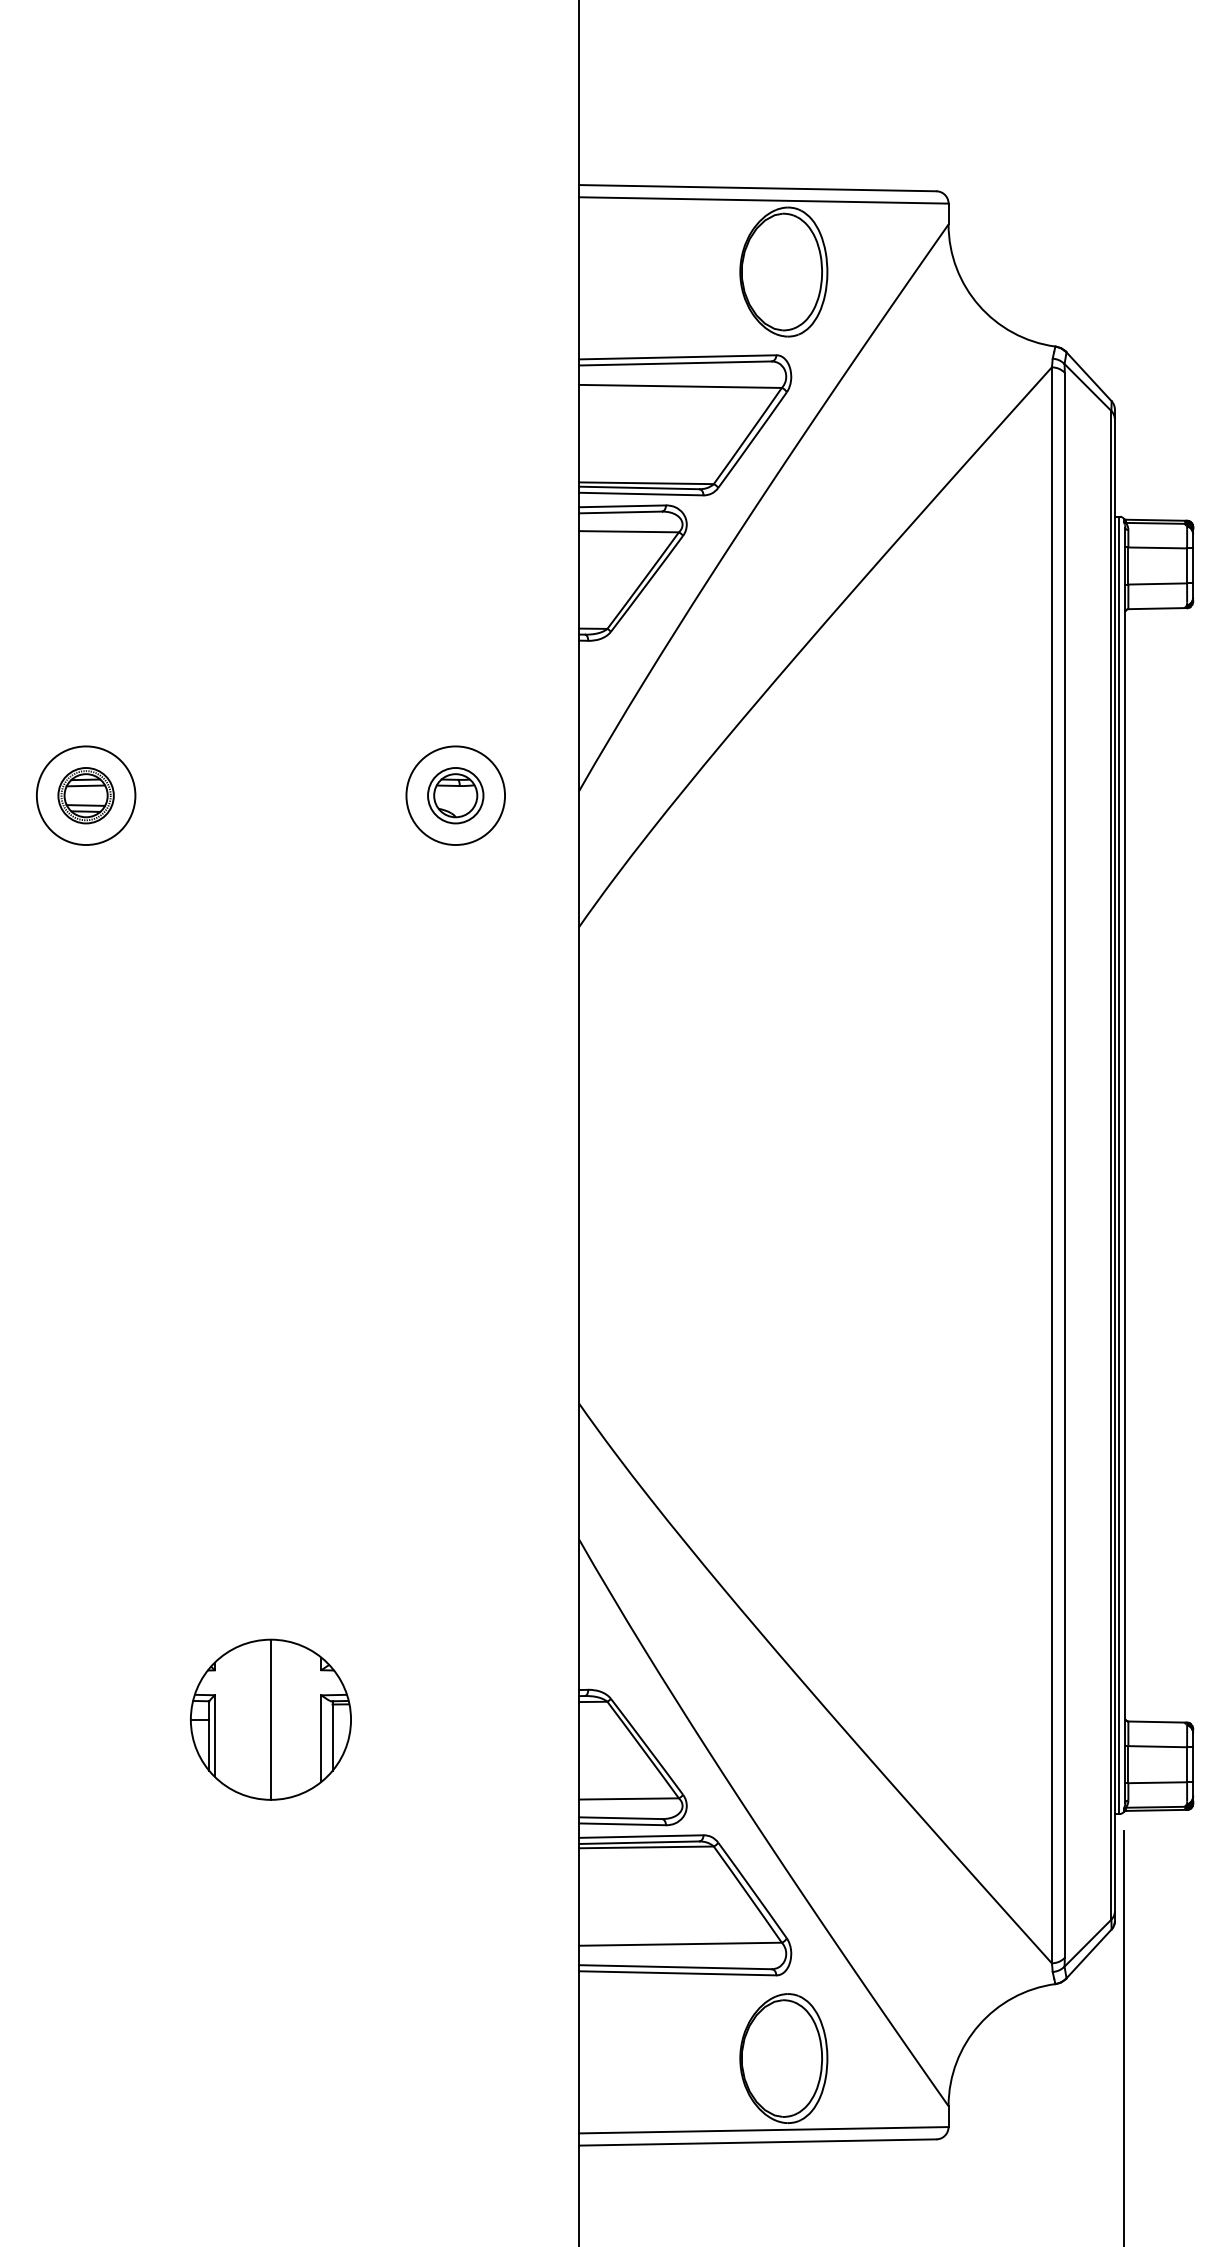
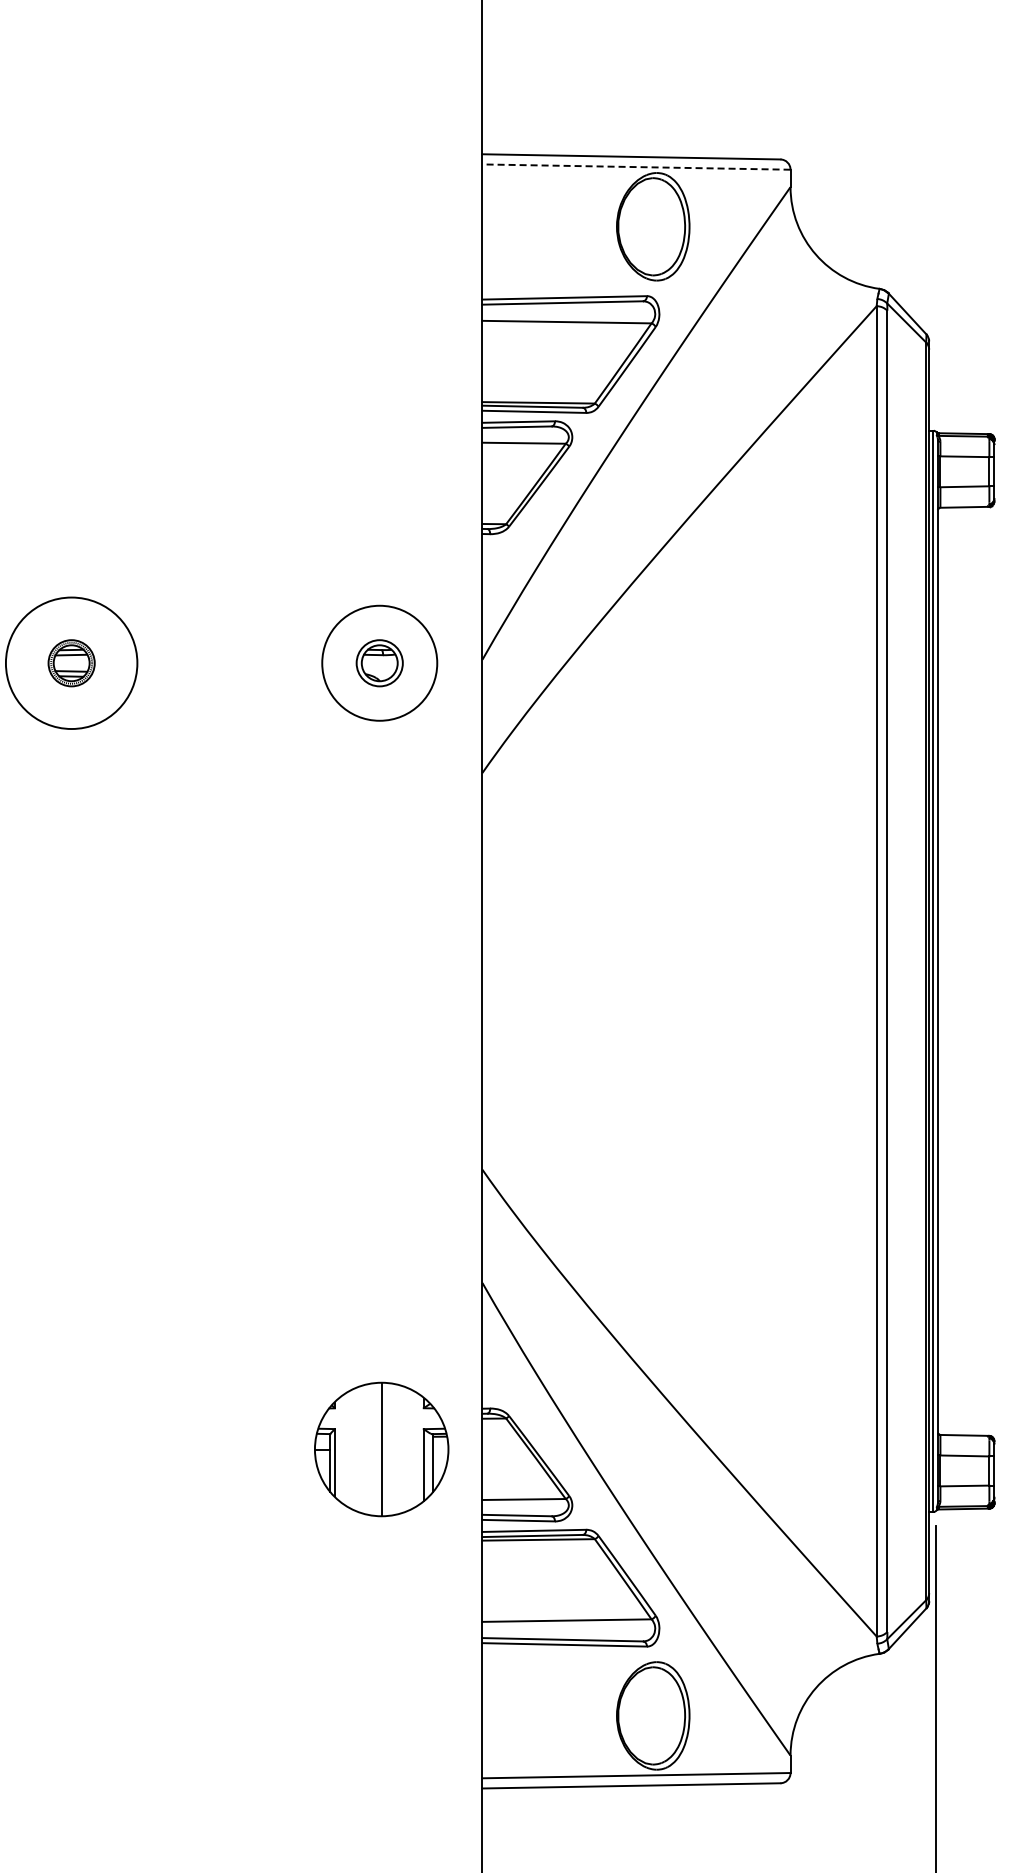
line: (763, 200) -> (636, 167), solid -> dashed
circle: (85, 795) -> (71, 663), size x1.6
circle: (455, 795) -> (379, 663), size x1.4
part: (270, 1719) -> (381, 1449), moved

